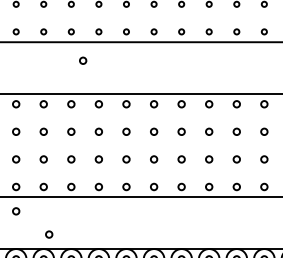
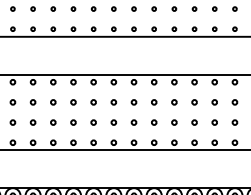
circle: (82, 60) -> (61, 50), removed
circle: (15, 211) -> (12, 160), removed
circle: (48, 234) -> (36, 177), removed

